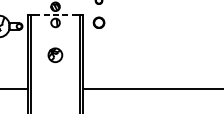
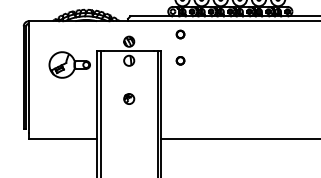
line: (55, 15) -> (129, 51), dashed -> solid
part: (98, 22) -> (180, 60), size x0.62
part: (55, 54) -> (129, 98), size x0.62

